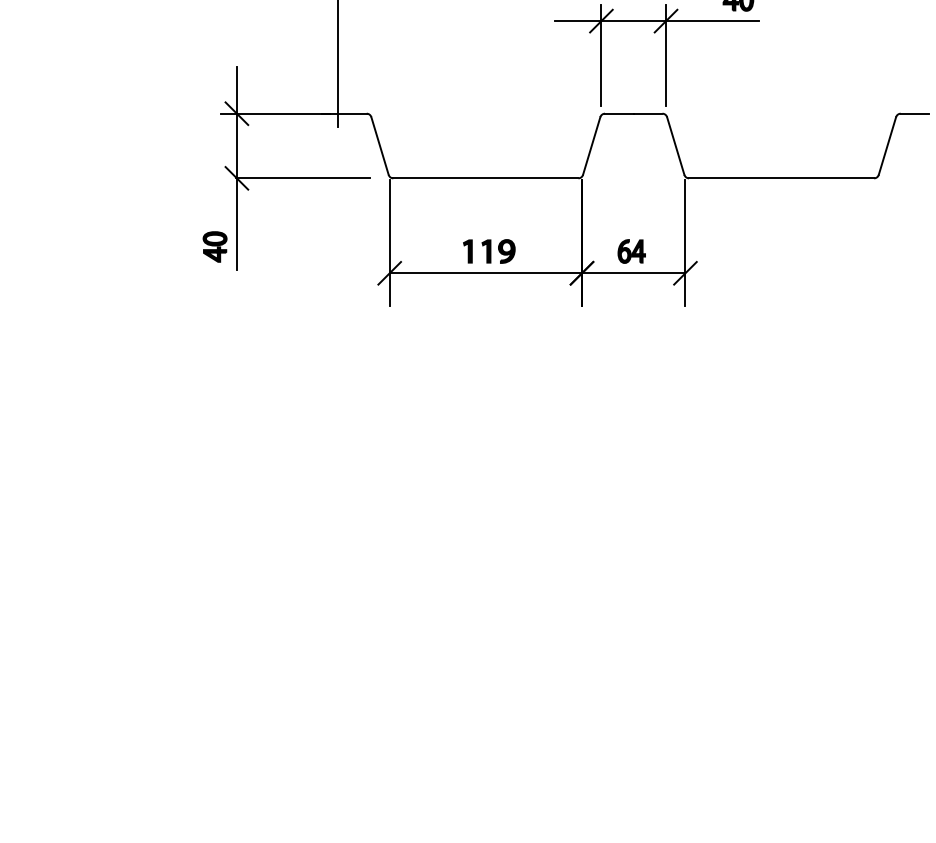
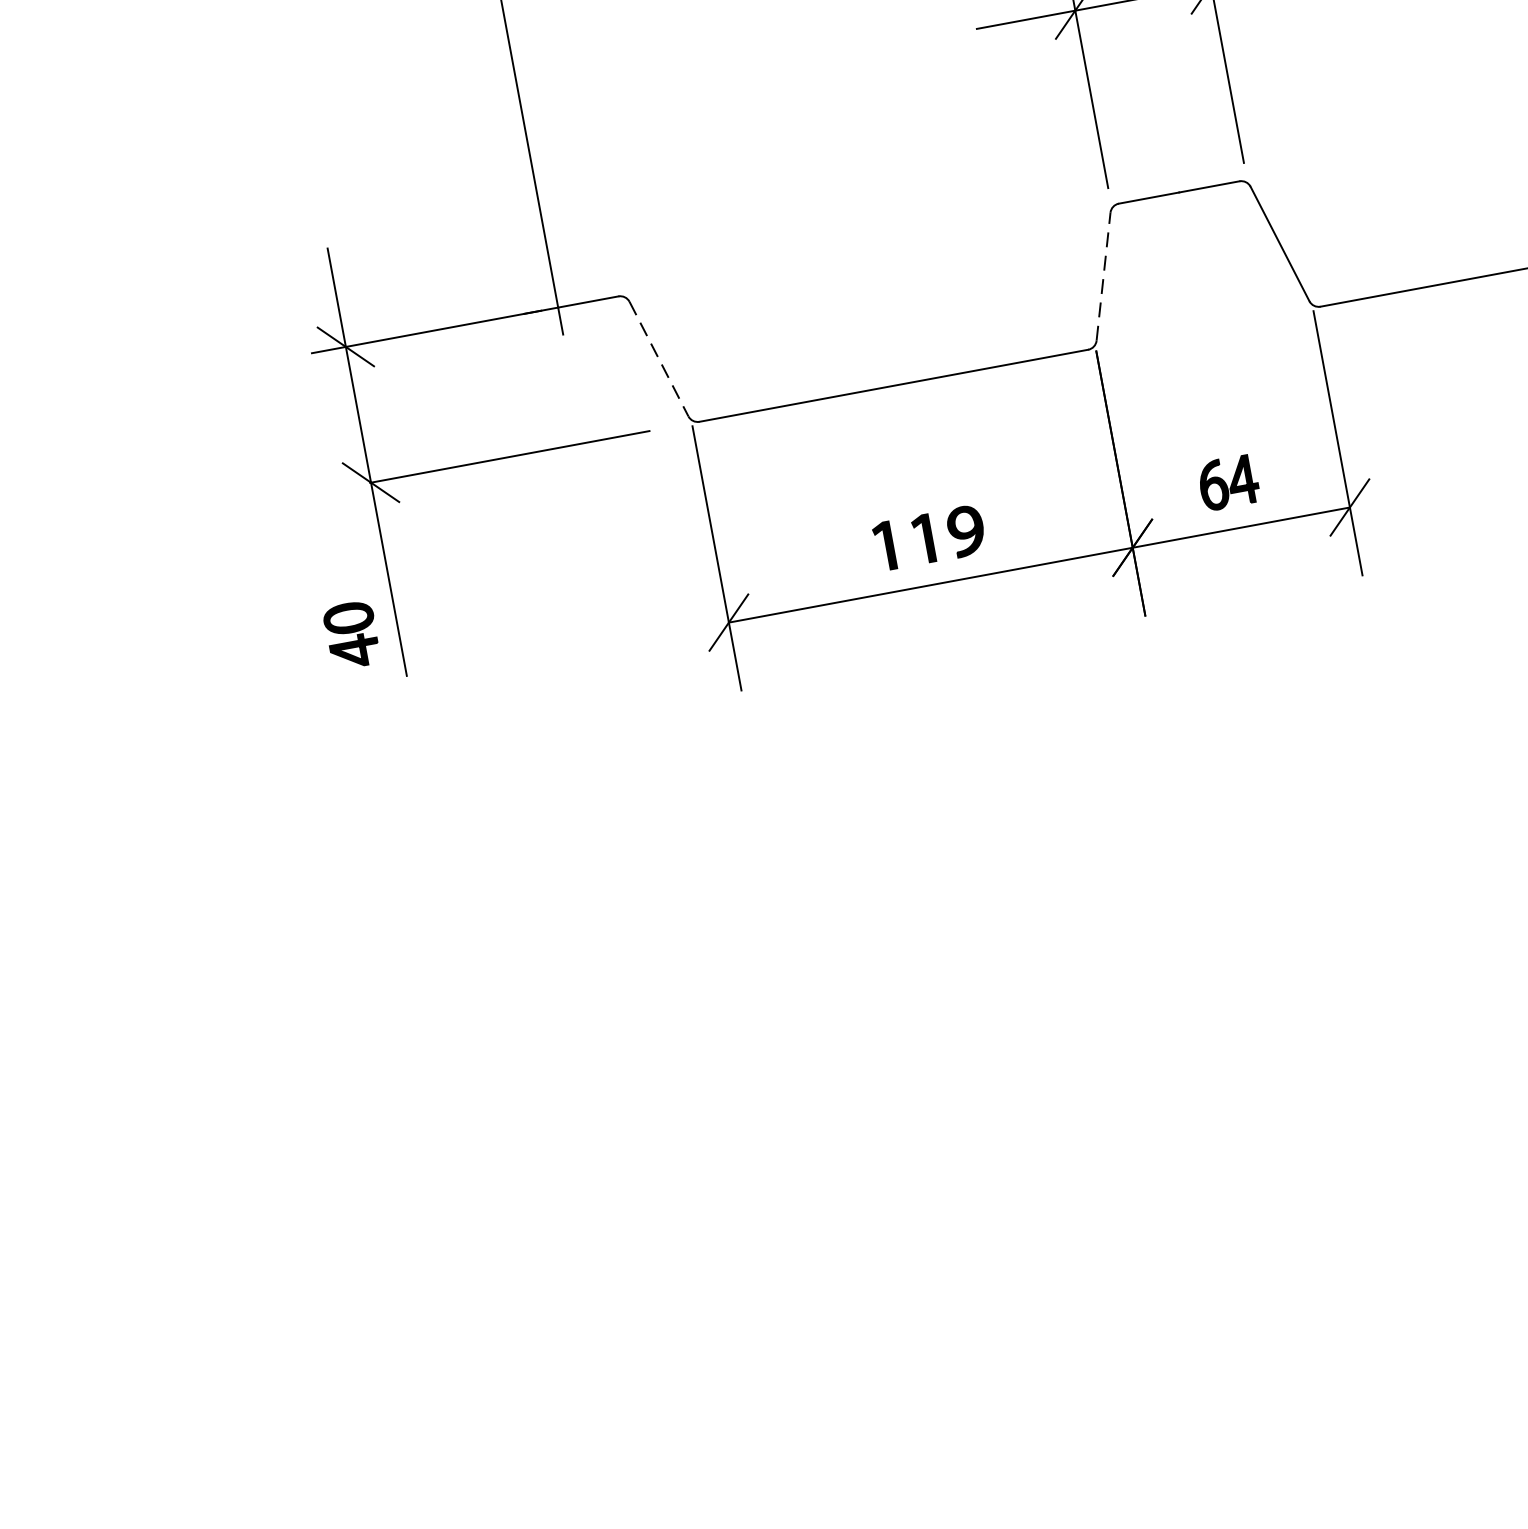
line: (591, 145) -> (1102, 275), solid -> dashed
line: (380, 146) -> (660, 359), solid -> dashed

